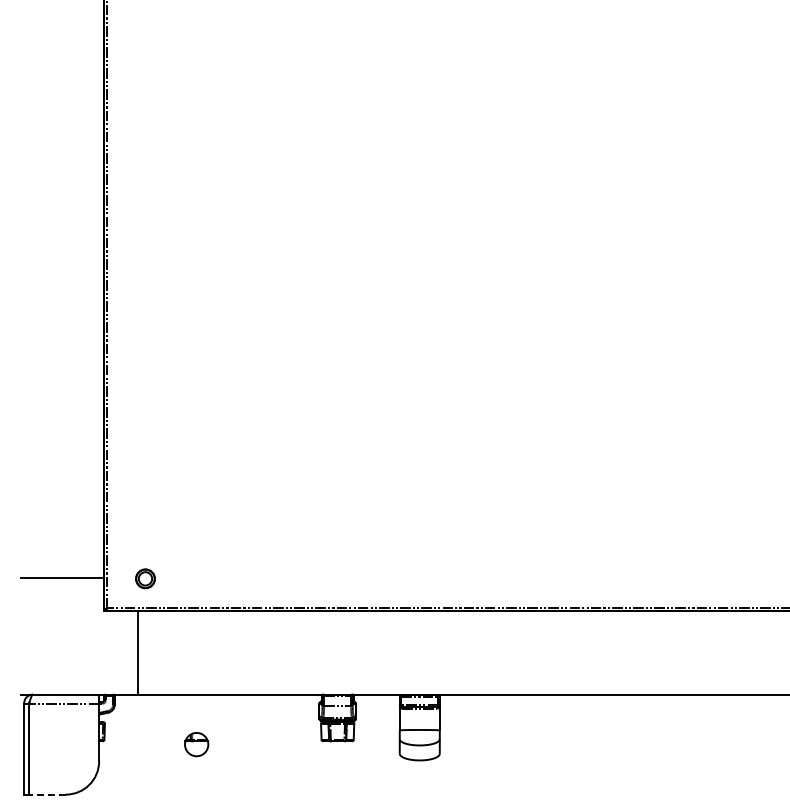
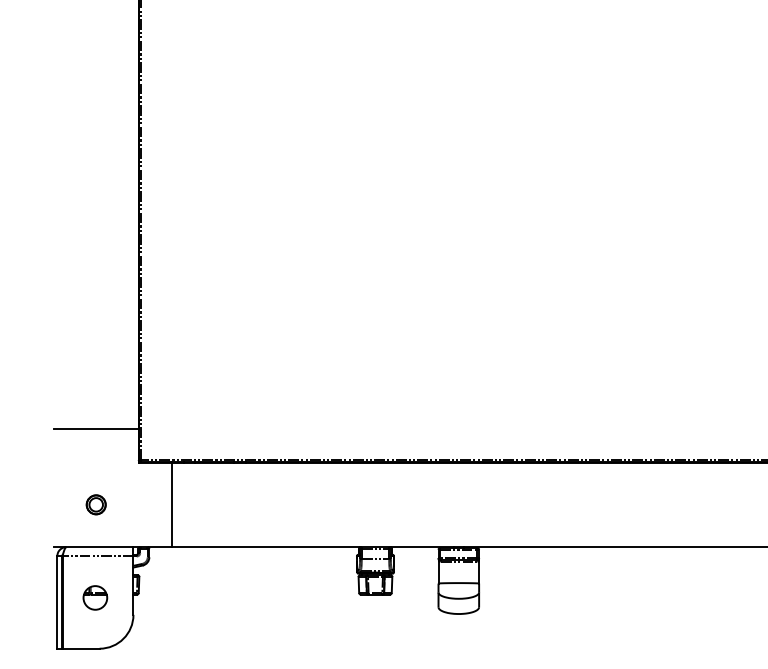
part: (145, 578) -> (96, 504), moved
part: (196, 744) -> (95, 597), moved
line: (47, 794) -> (81, 648), dashed -> solid

